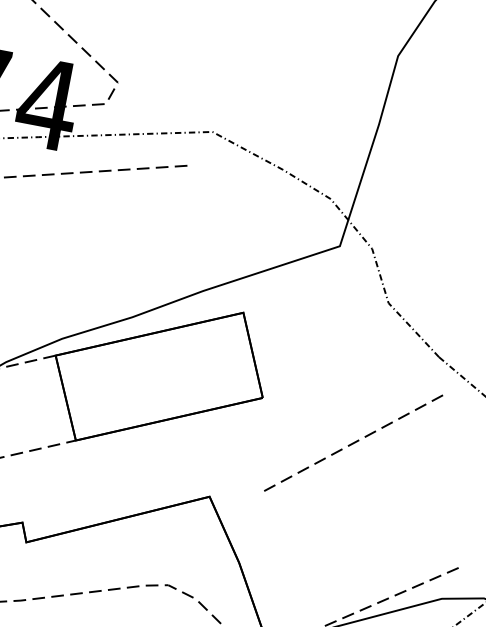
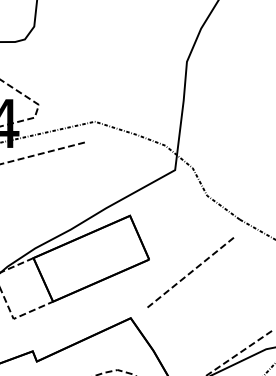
line: (353, 442) -> (190, 272), moved

